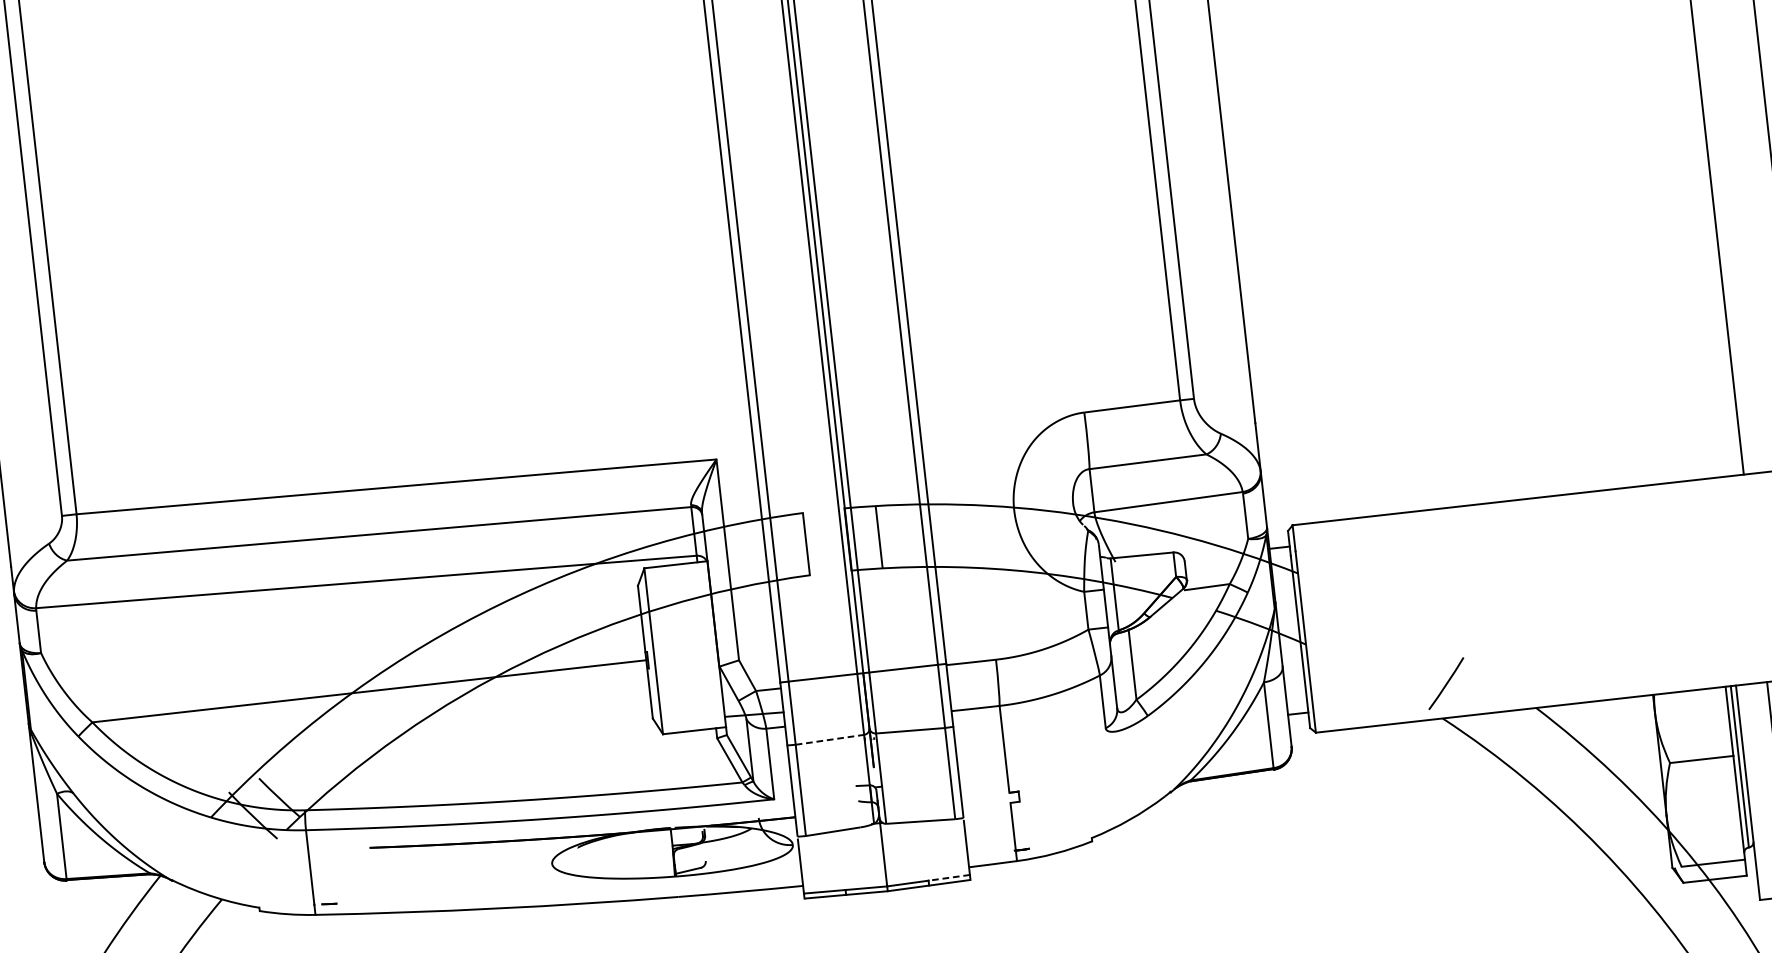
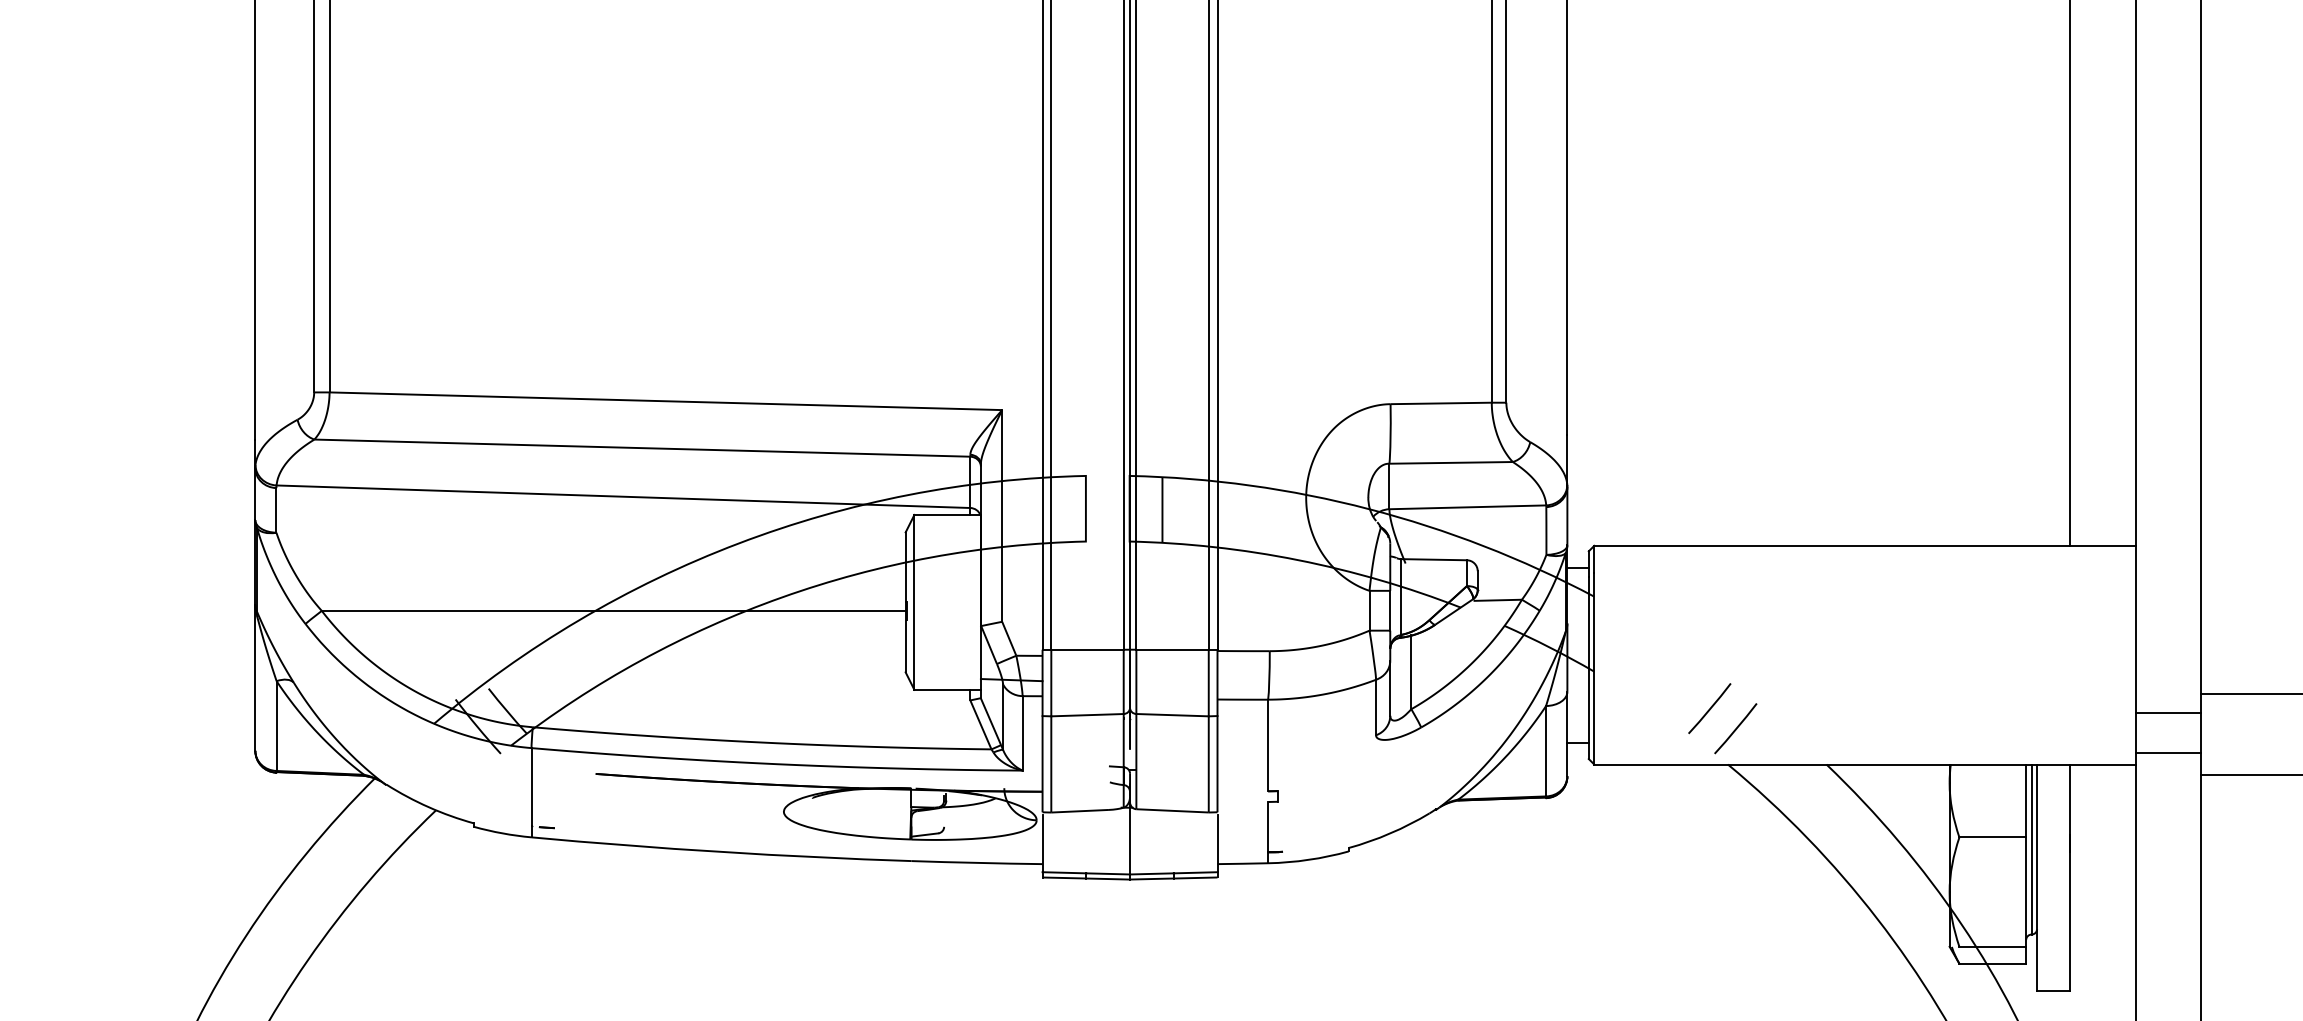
line: (1419, 667) -> (1709, 708), added
line: (830, 740) -> (1088, 715), dashed -> solid
line: (949, 877) -> (1195, 872), dashed -> solid

